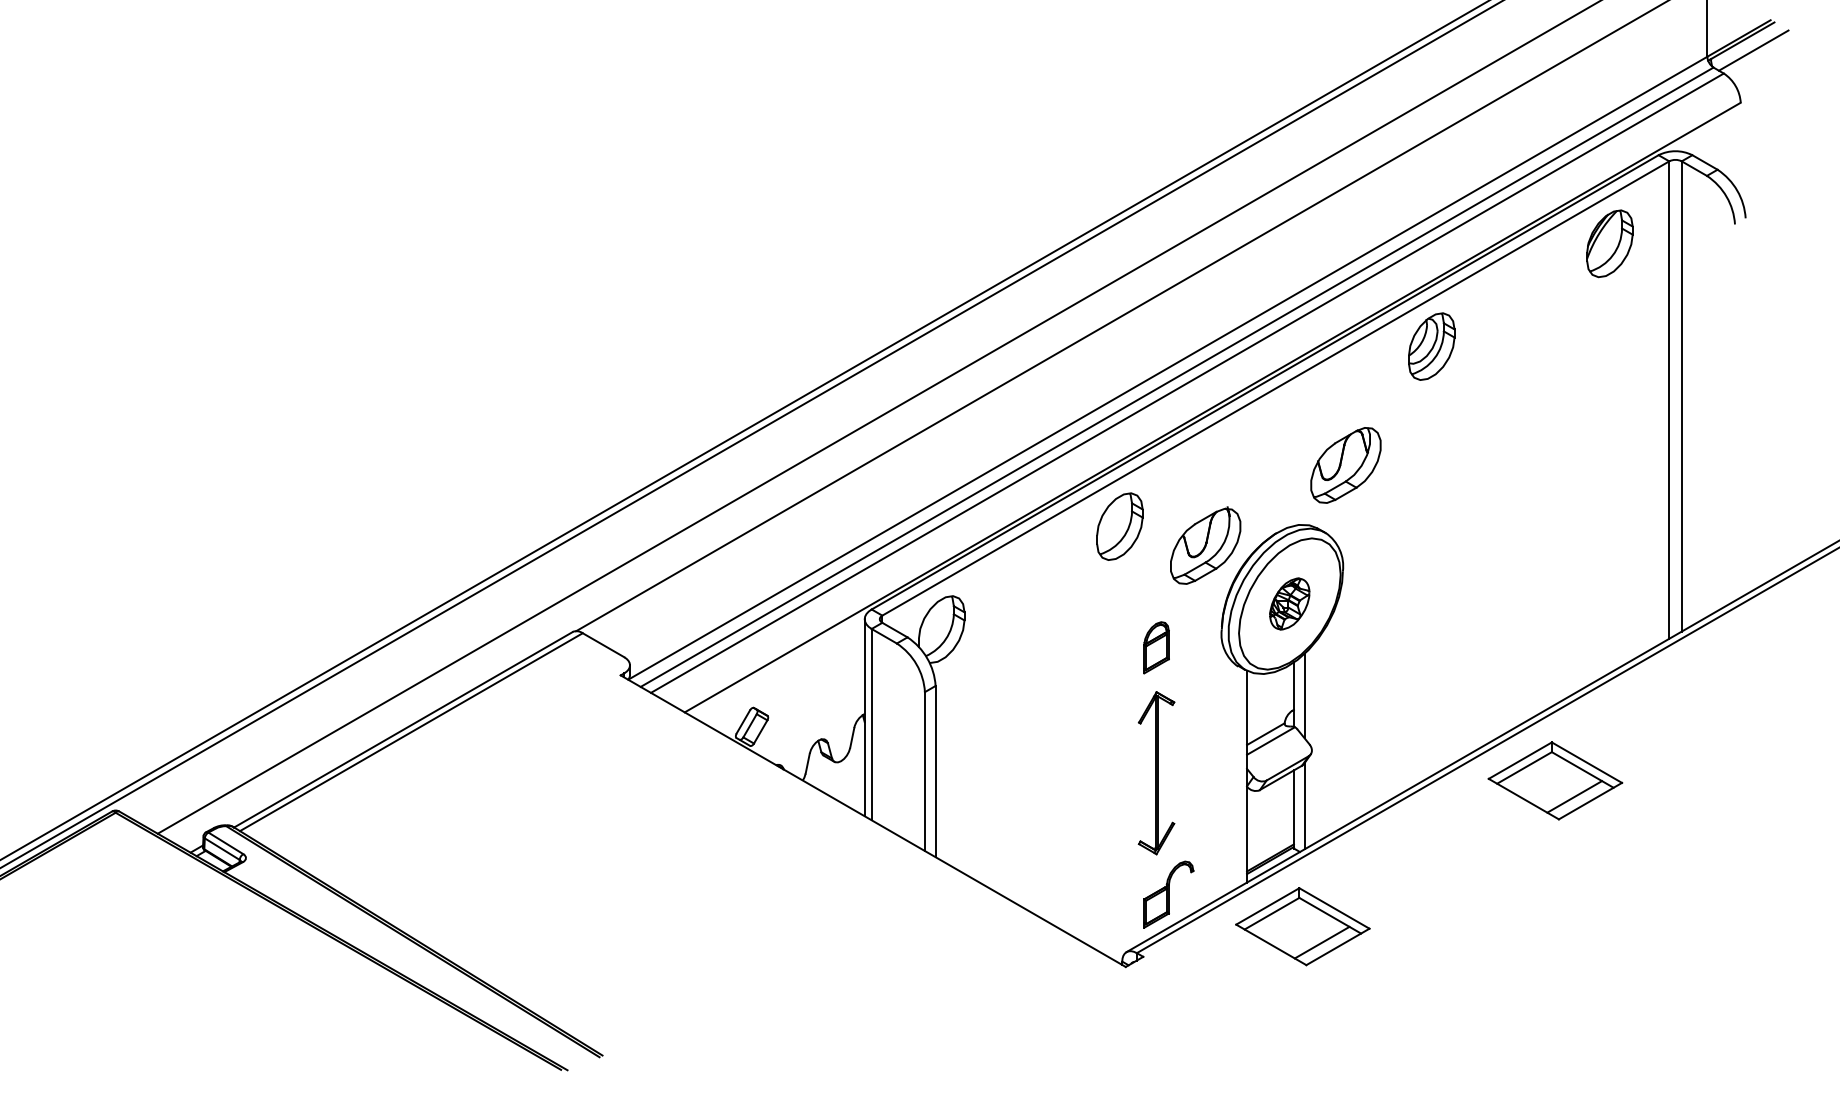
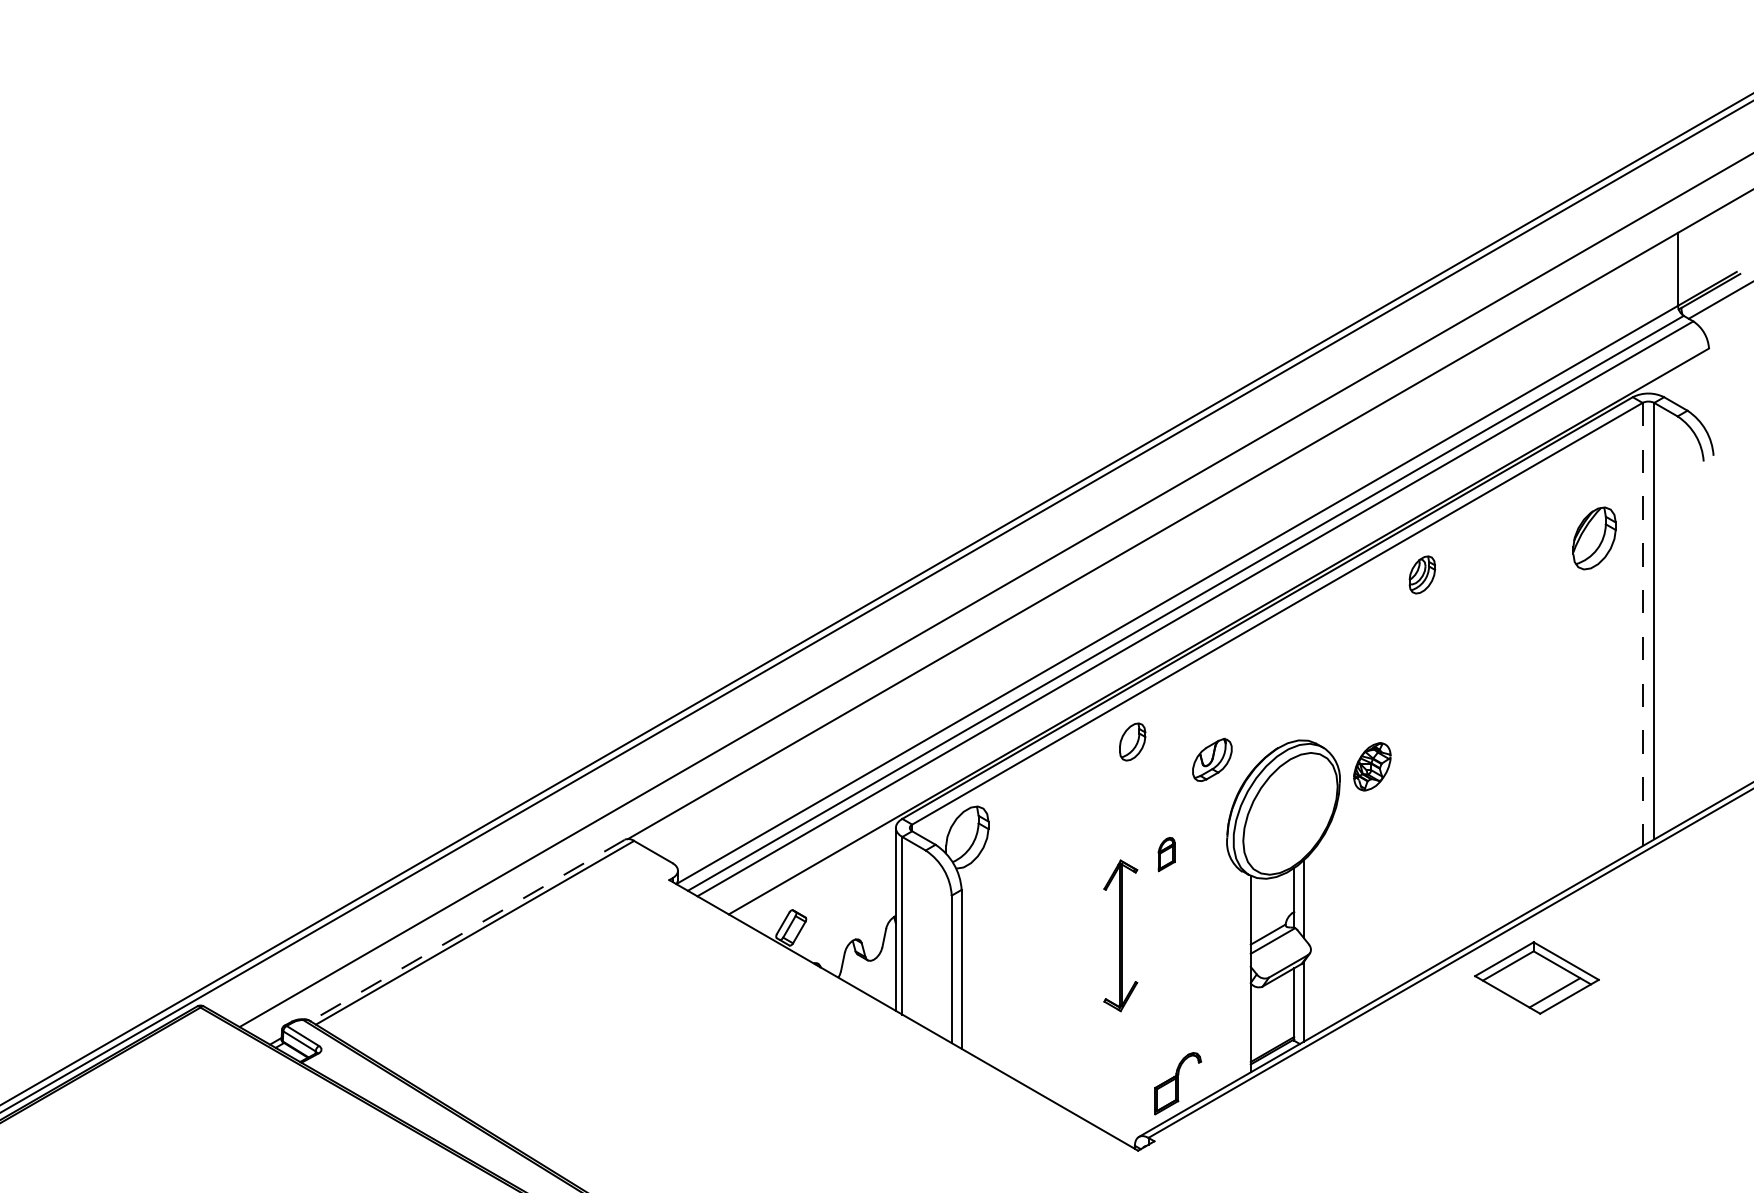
part: (1609, 243) -> (1594, 538), moved
part: (1432, 346) -> (1422, 574), size x0.6
line: (1669, 400) -> (1642, 624), solid -> dashed
part: (1345, 464) -> (1342, 684), removed
part: (1119, 526) -> (1132, 741), size x0.6
part: (1205, 545) -> (1212, 759), size x0.6
part: (1289, 603) -> (1372, 766), moved
part: (1156, 647) -> (1166, 854), size x0.7
line: (402, 729) -> (466, 930), solid -> dashed
part: (1156, 772) -> (1120, 935), moved
part: (1302, 926) -> (1302, 1113), removed

